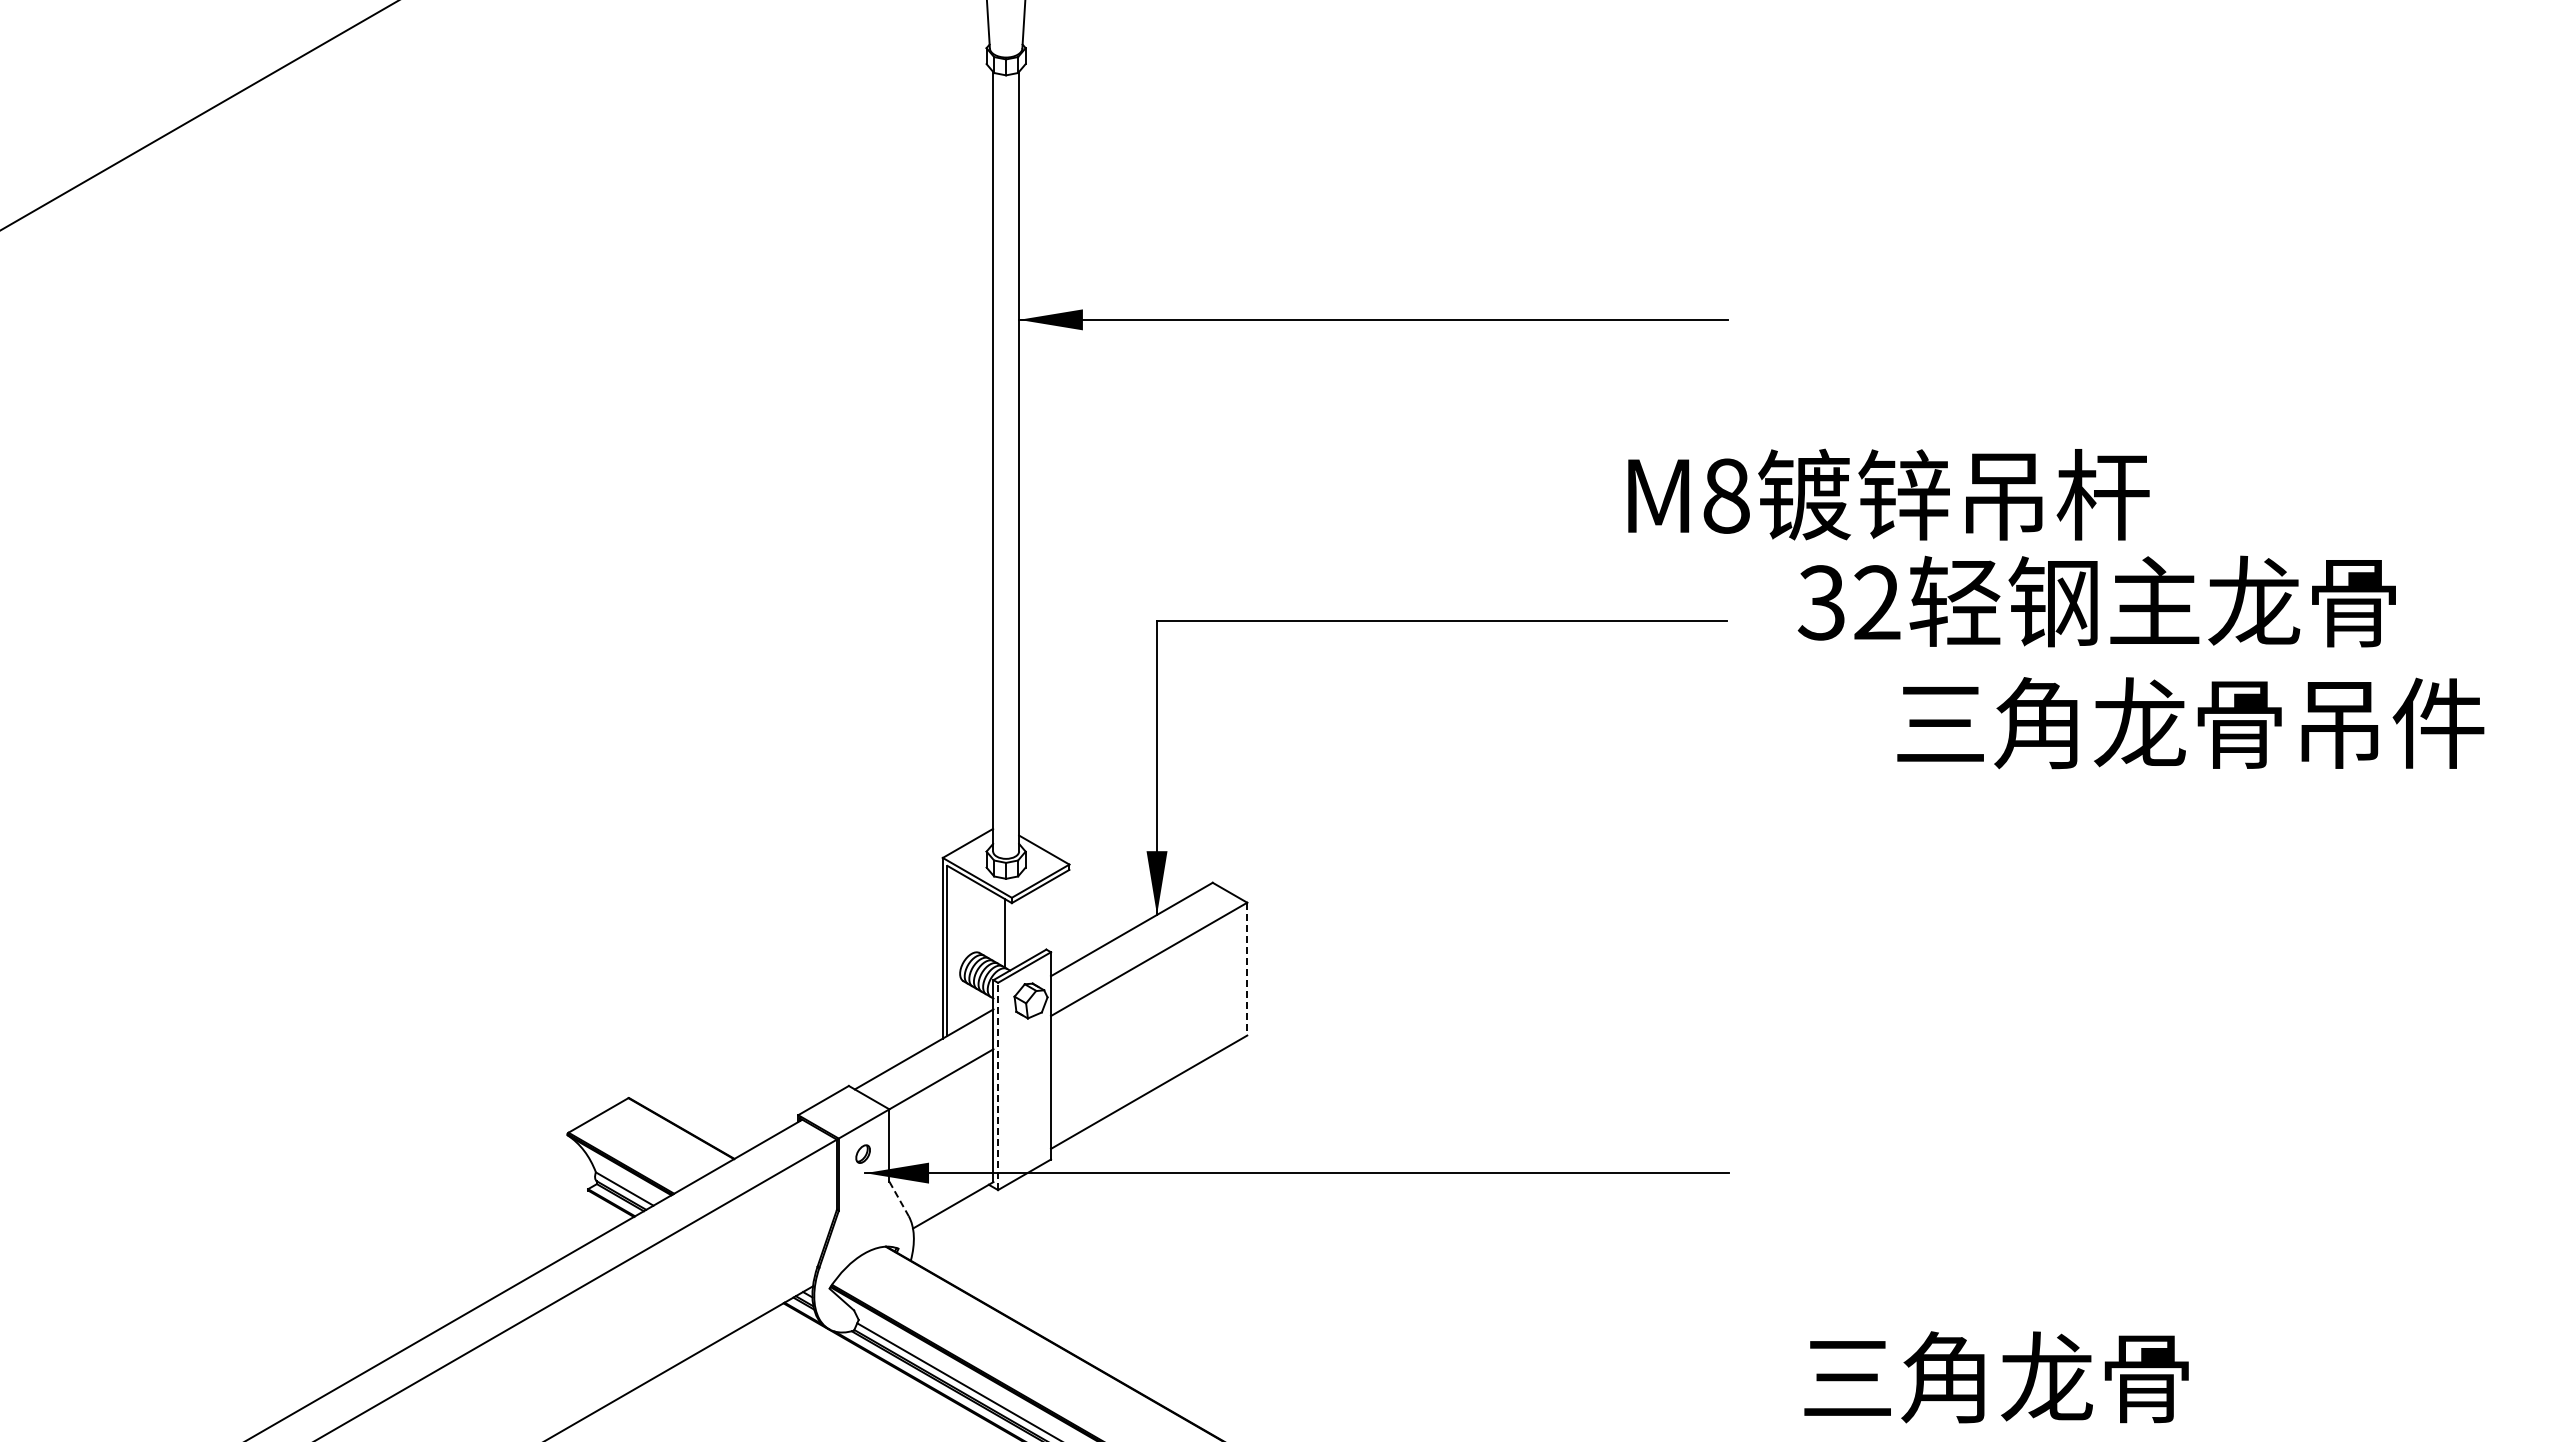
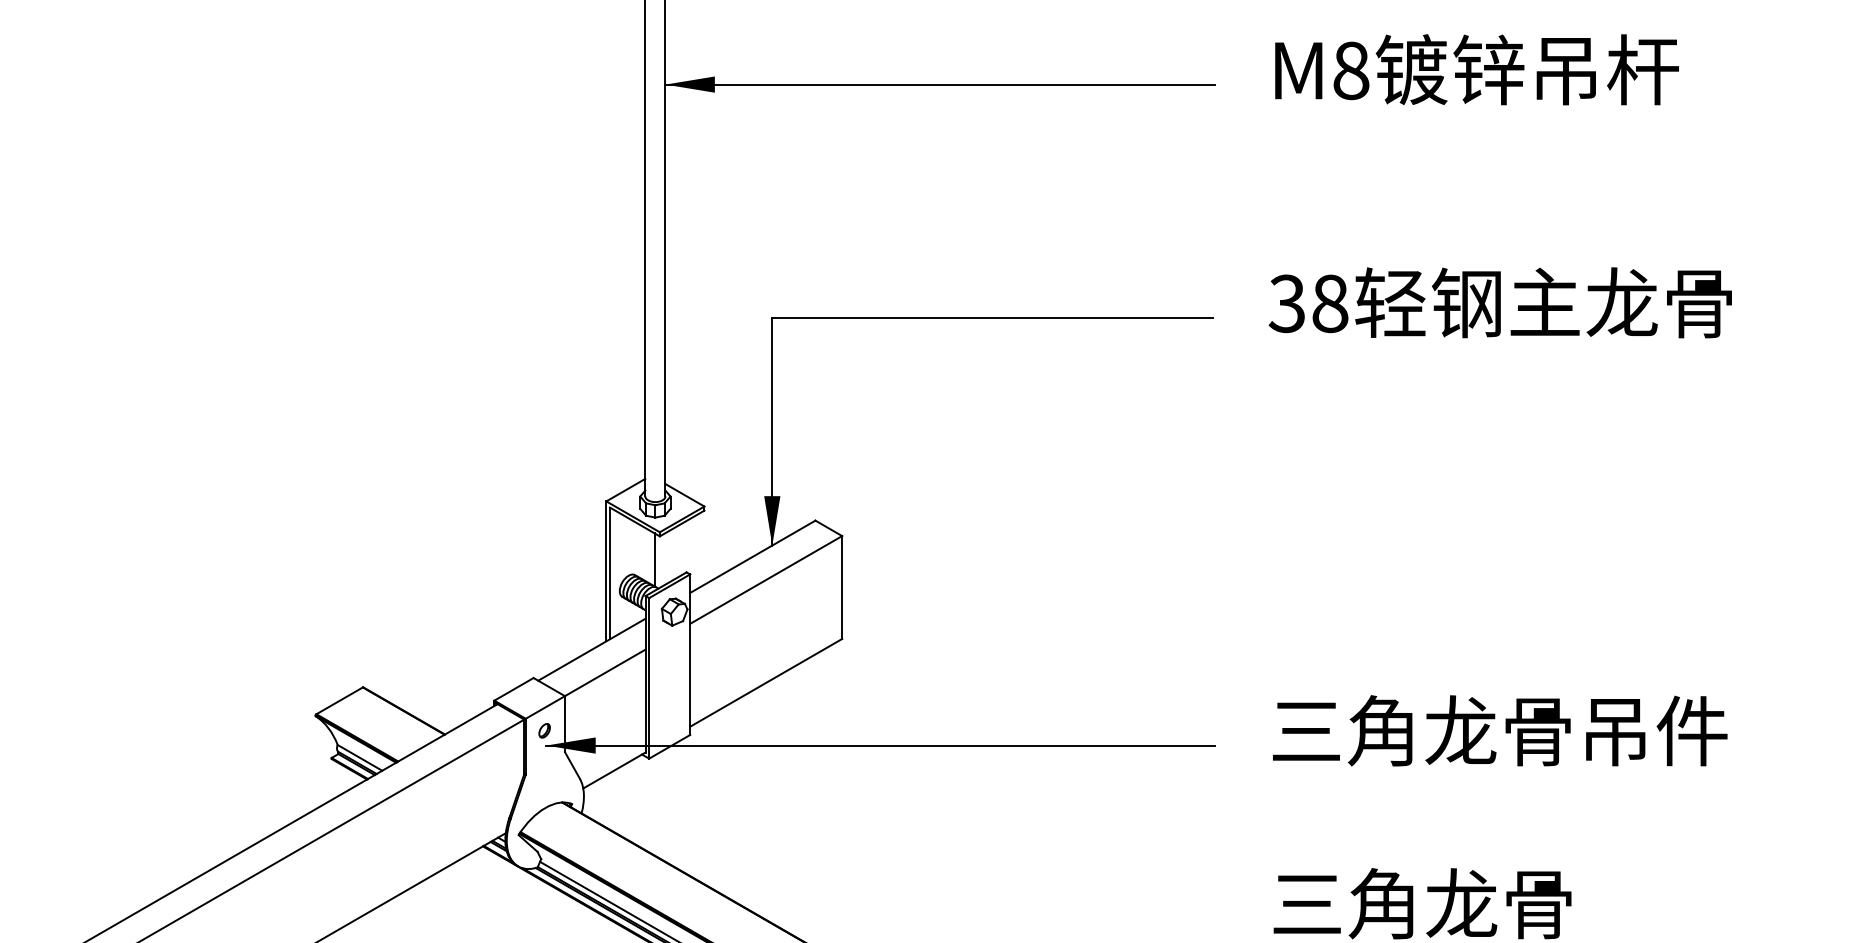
text: (1888, 494) -> (1476, 69), moved
text: (1877, 602) -> (1330, 303), 32 -> 38
text: (2190, 723) -> (1500, 731), moved
line: (1247, 969) -> (842, 587), dashed -> solid
line: (998, 1086) -> (649, 678), dashed -> solid
line: (899, 1198) -> (572, 765), dashed -> solid

